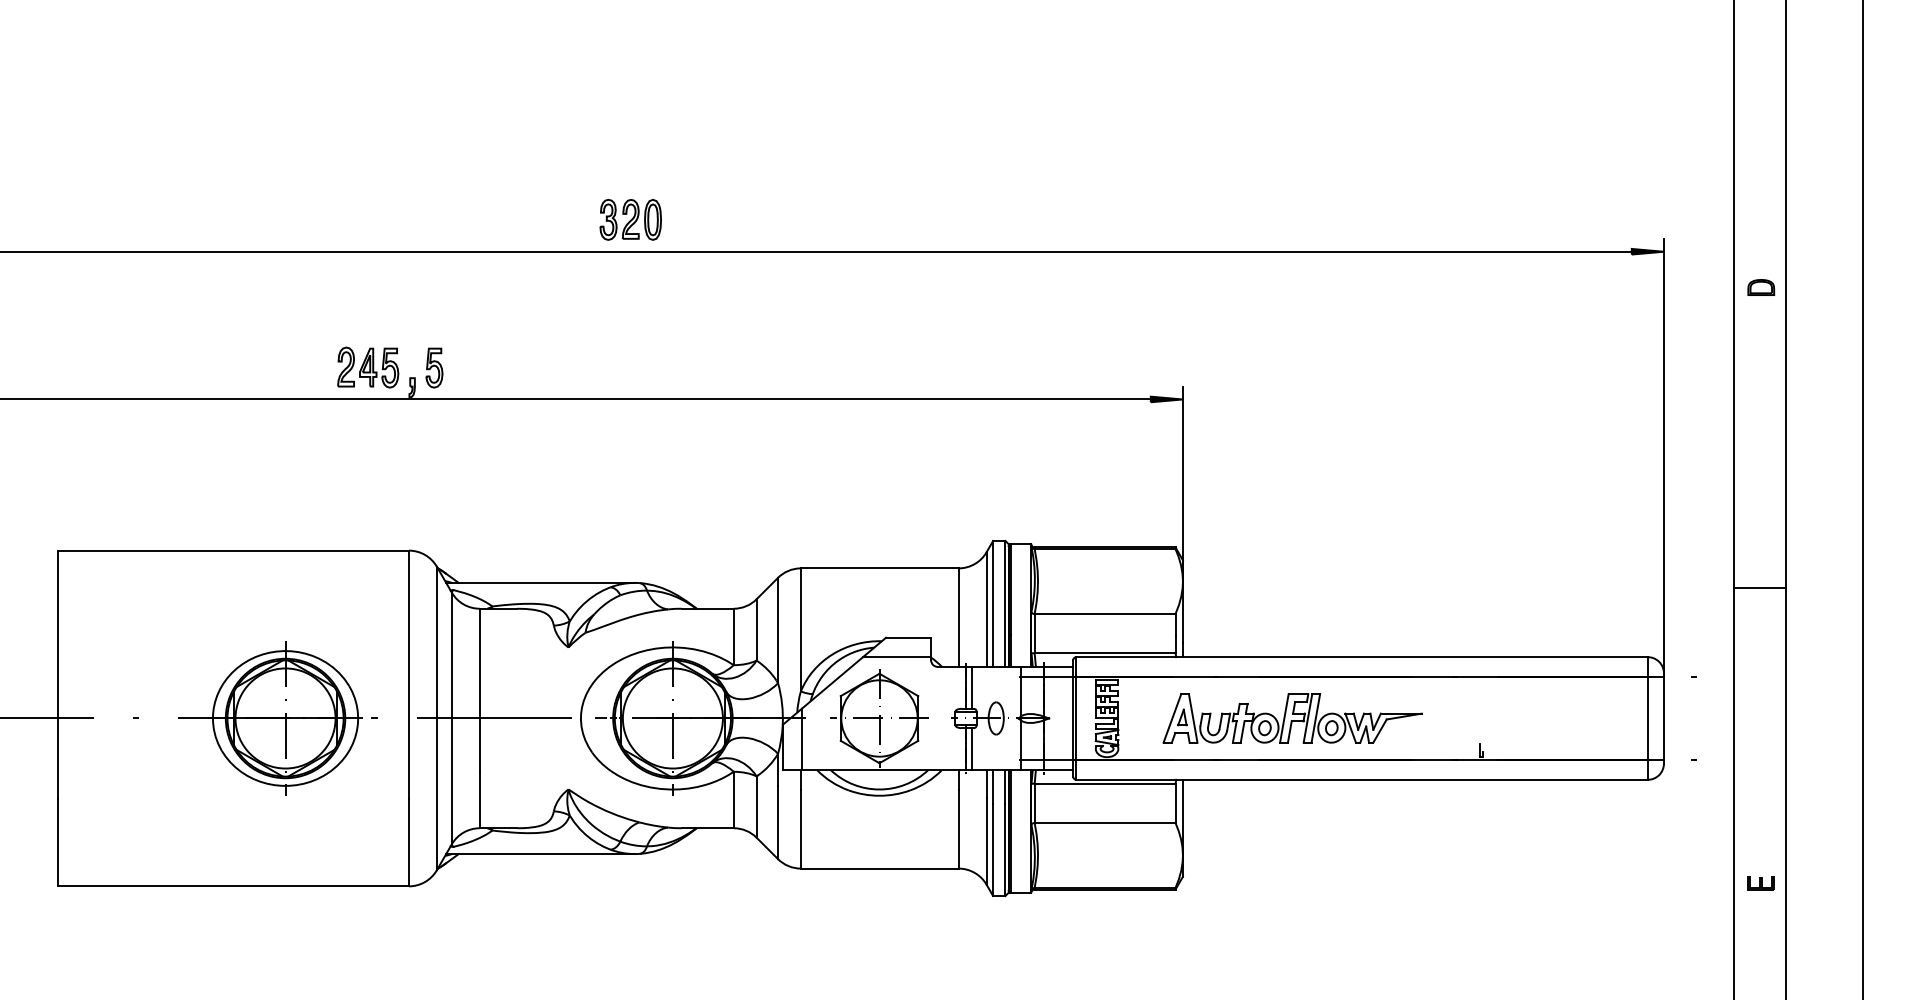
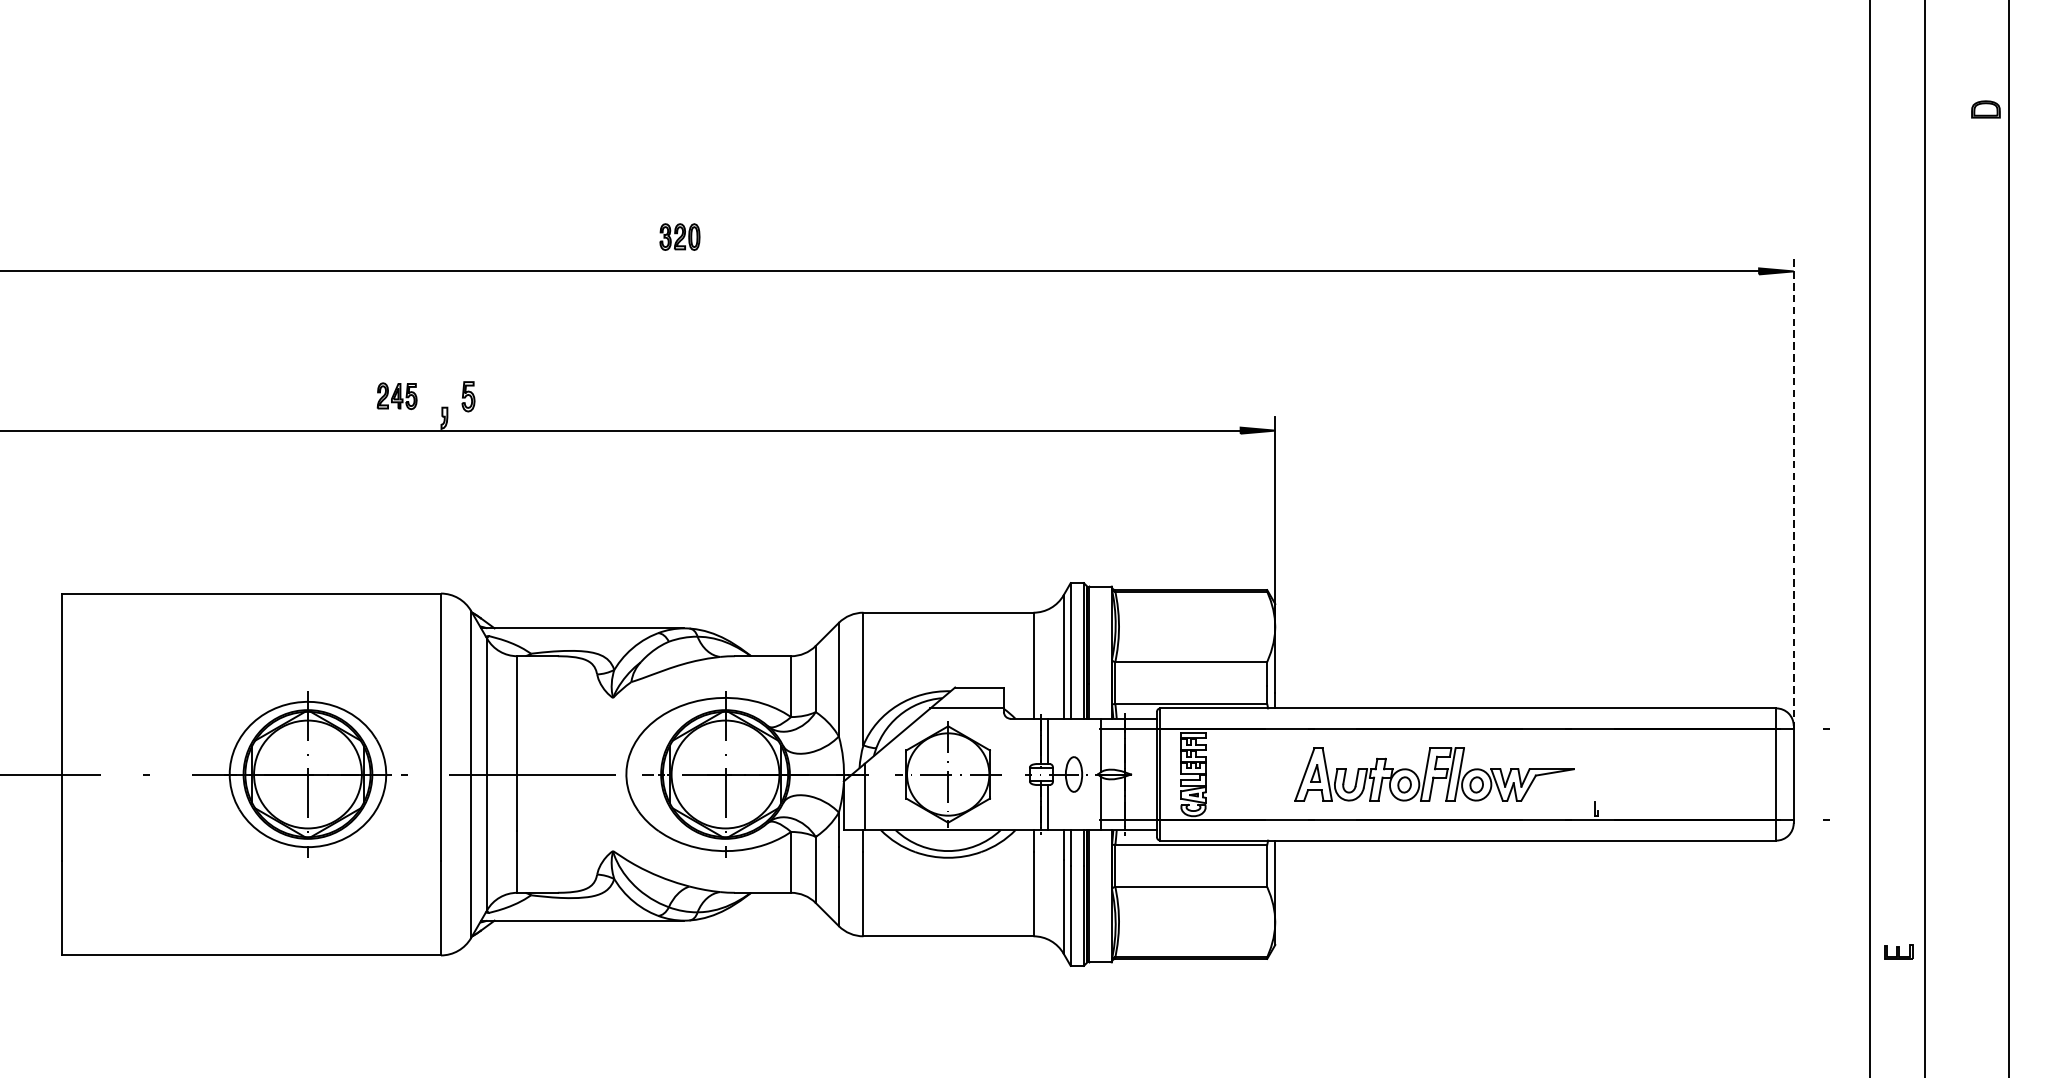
part: (630, 219) -> (679, 236), size x0.6
part: (1761, 287) -> (1986, 109), moved
part: (368, 367) -> (397, 396), size x0.6
part: (434, 367) -> (468, 396), size x0.7
line: (1663, 457) -> (1793, 493), solid -> dashed
line: (1759, 587) -> (1896, 633), removed
part: (1292, 718) -> (1434, 774), moved

